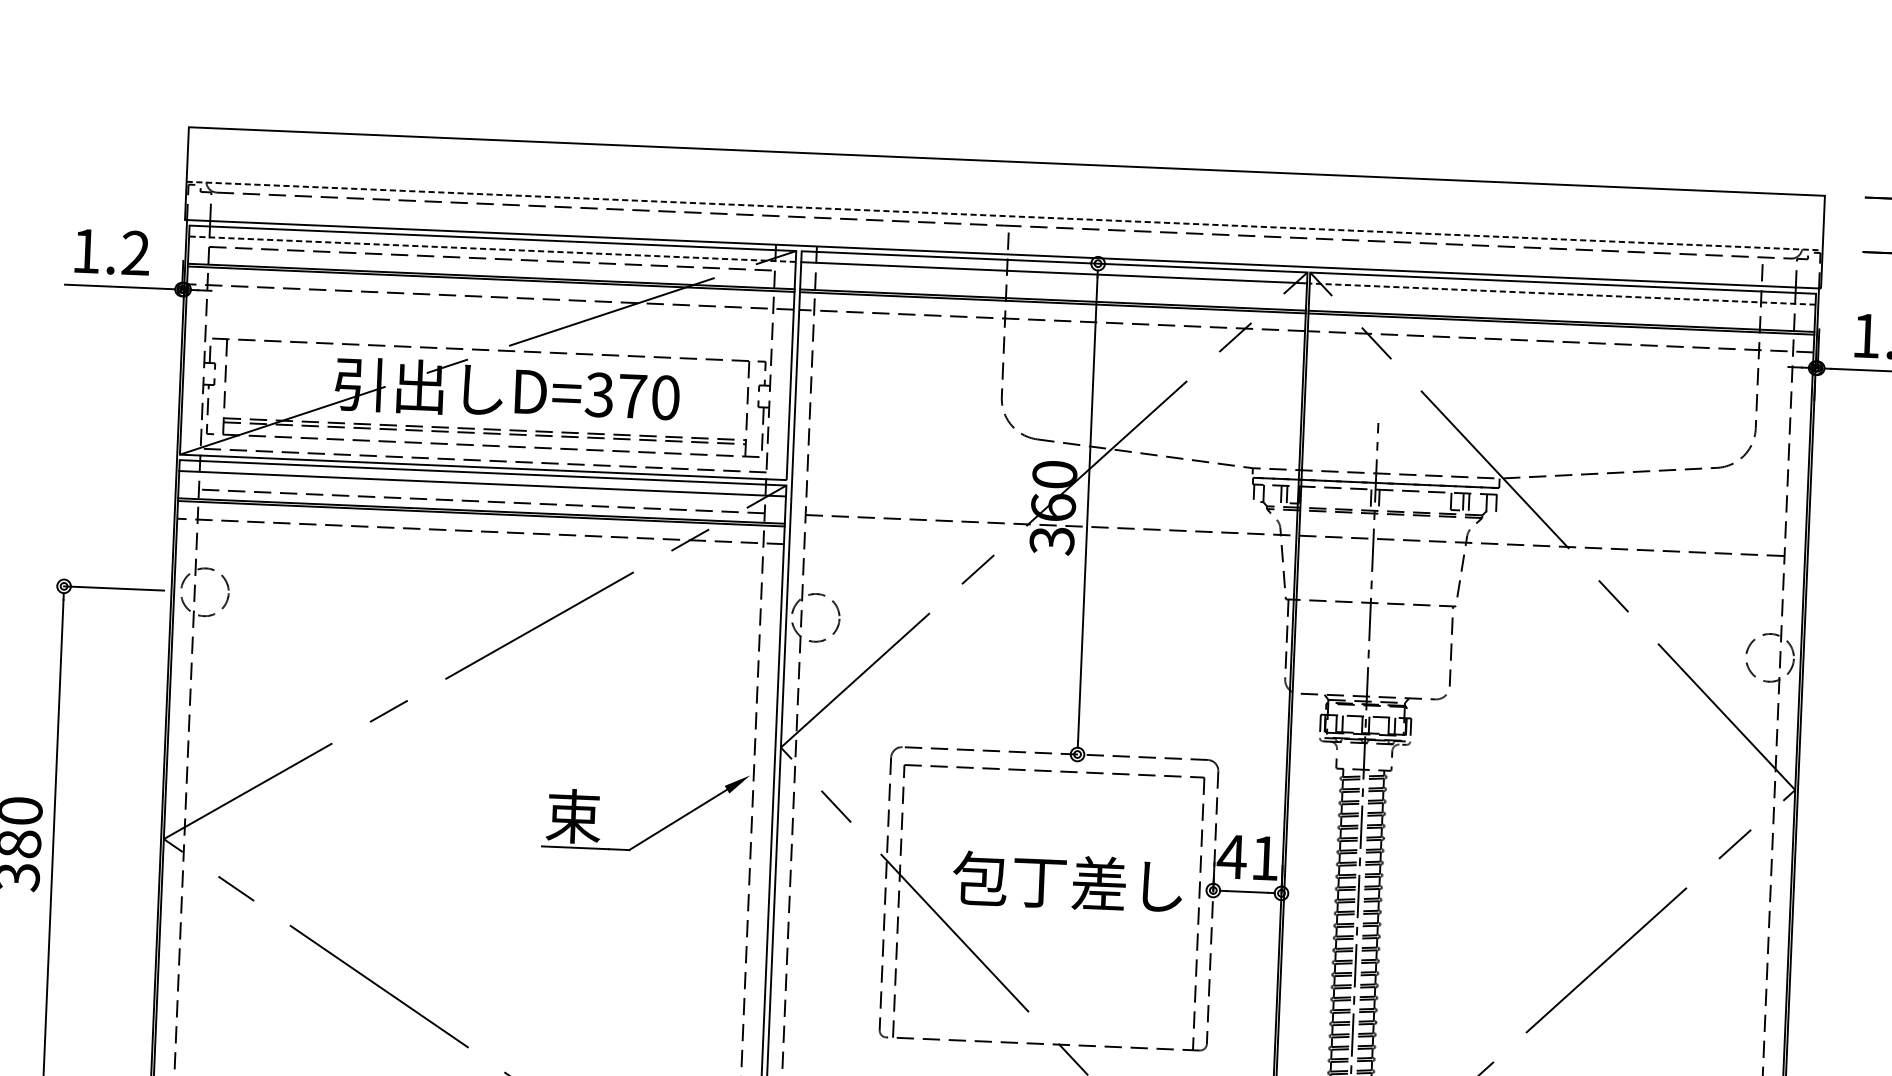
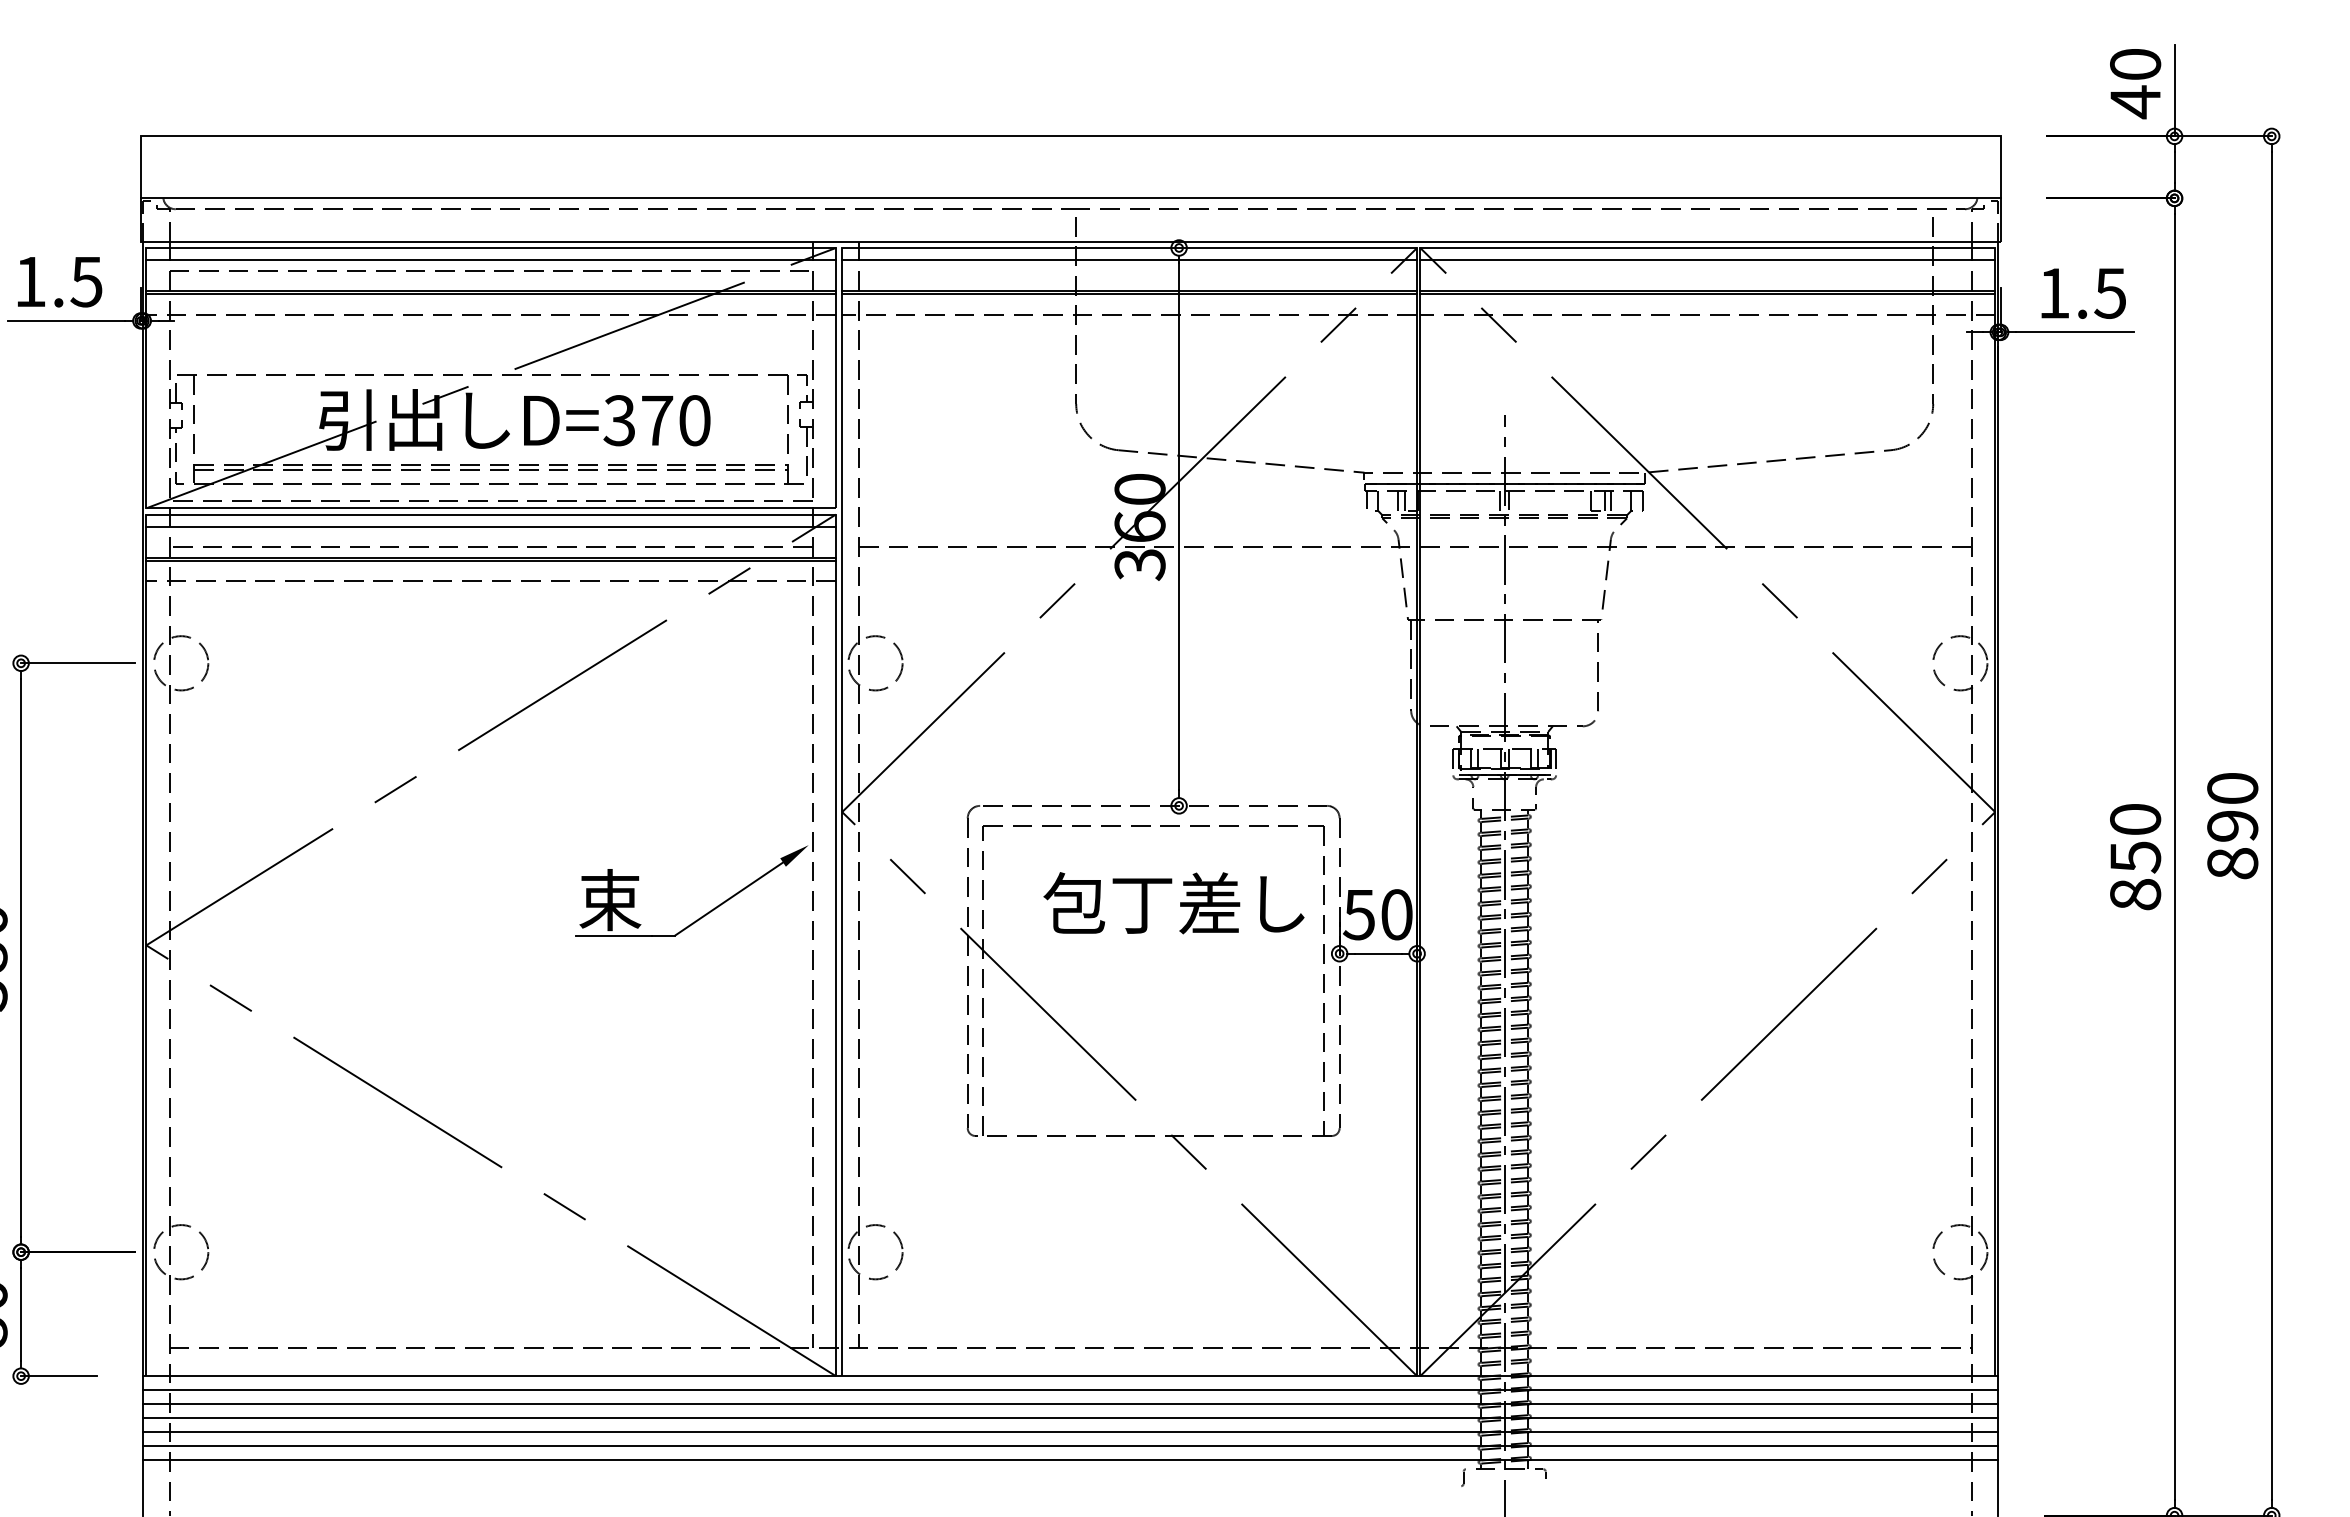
line: (1004, 216) -> (1070, 198), dashed -> solid
line: (492, 249) -> (491, 260), dashed -> solid
text: (135, 252) -> (86, 281), 1.2 -> 1.5
line: (1562, 294) -> (1707, 260), dashed -> solid
text: (1248, 857) -> (1377, 914), 41 -> 50
text: (1067, 882) -> (1173, 903), moved

